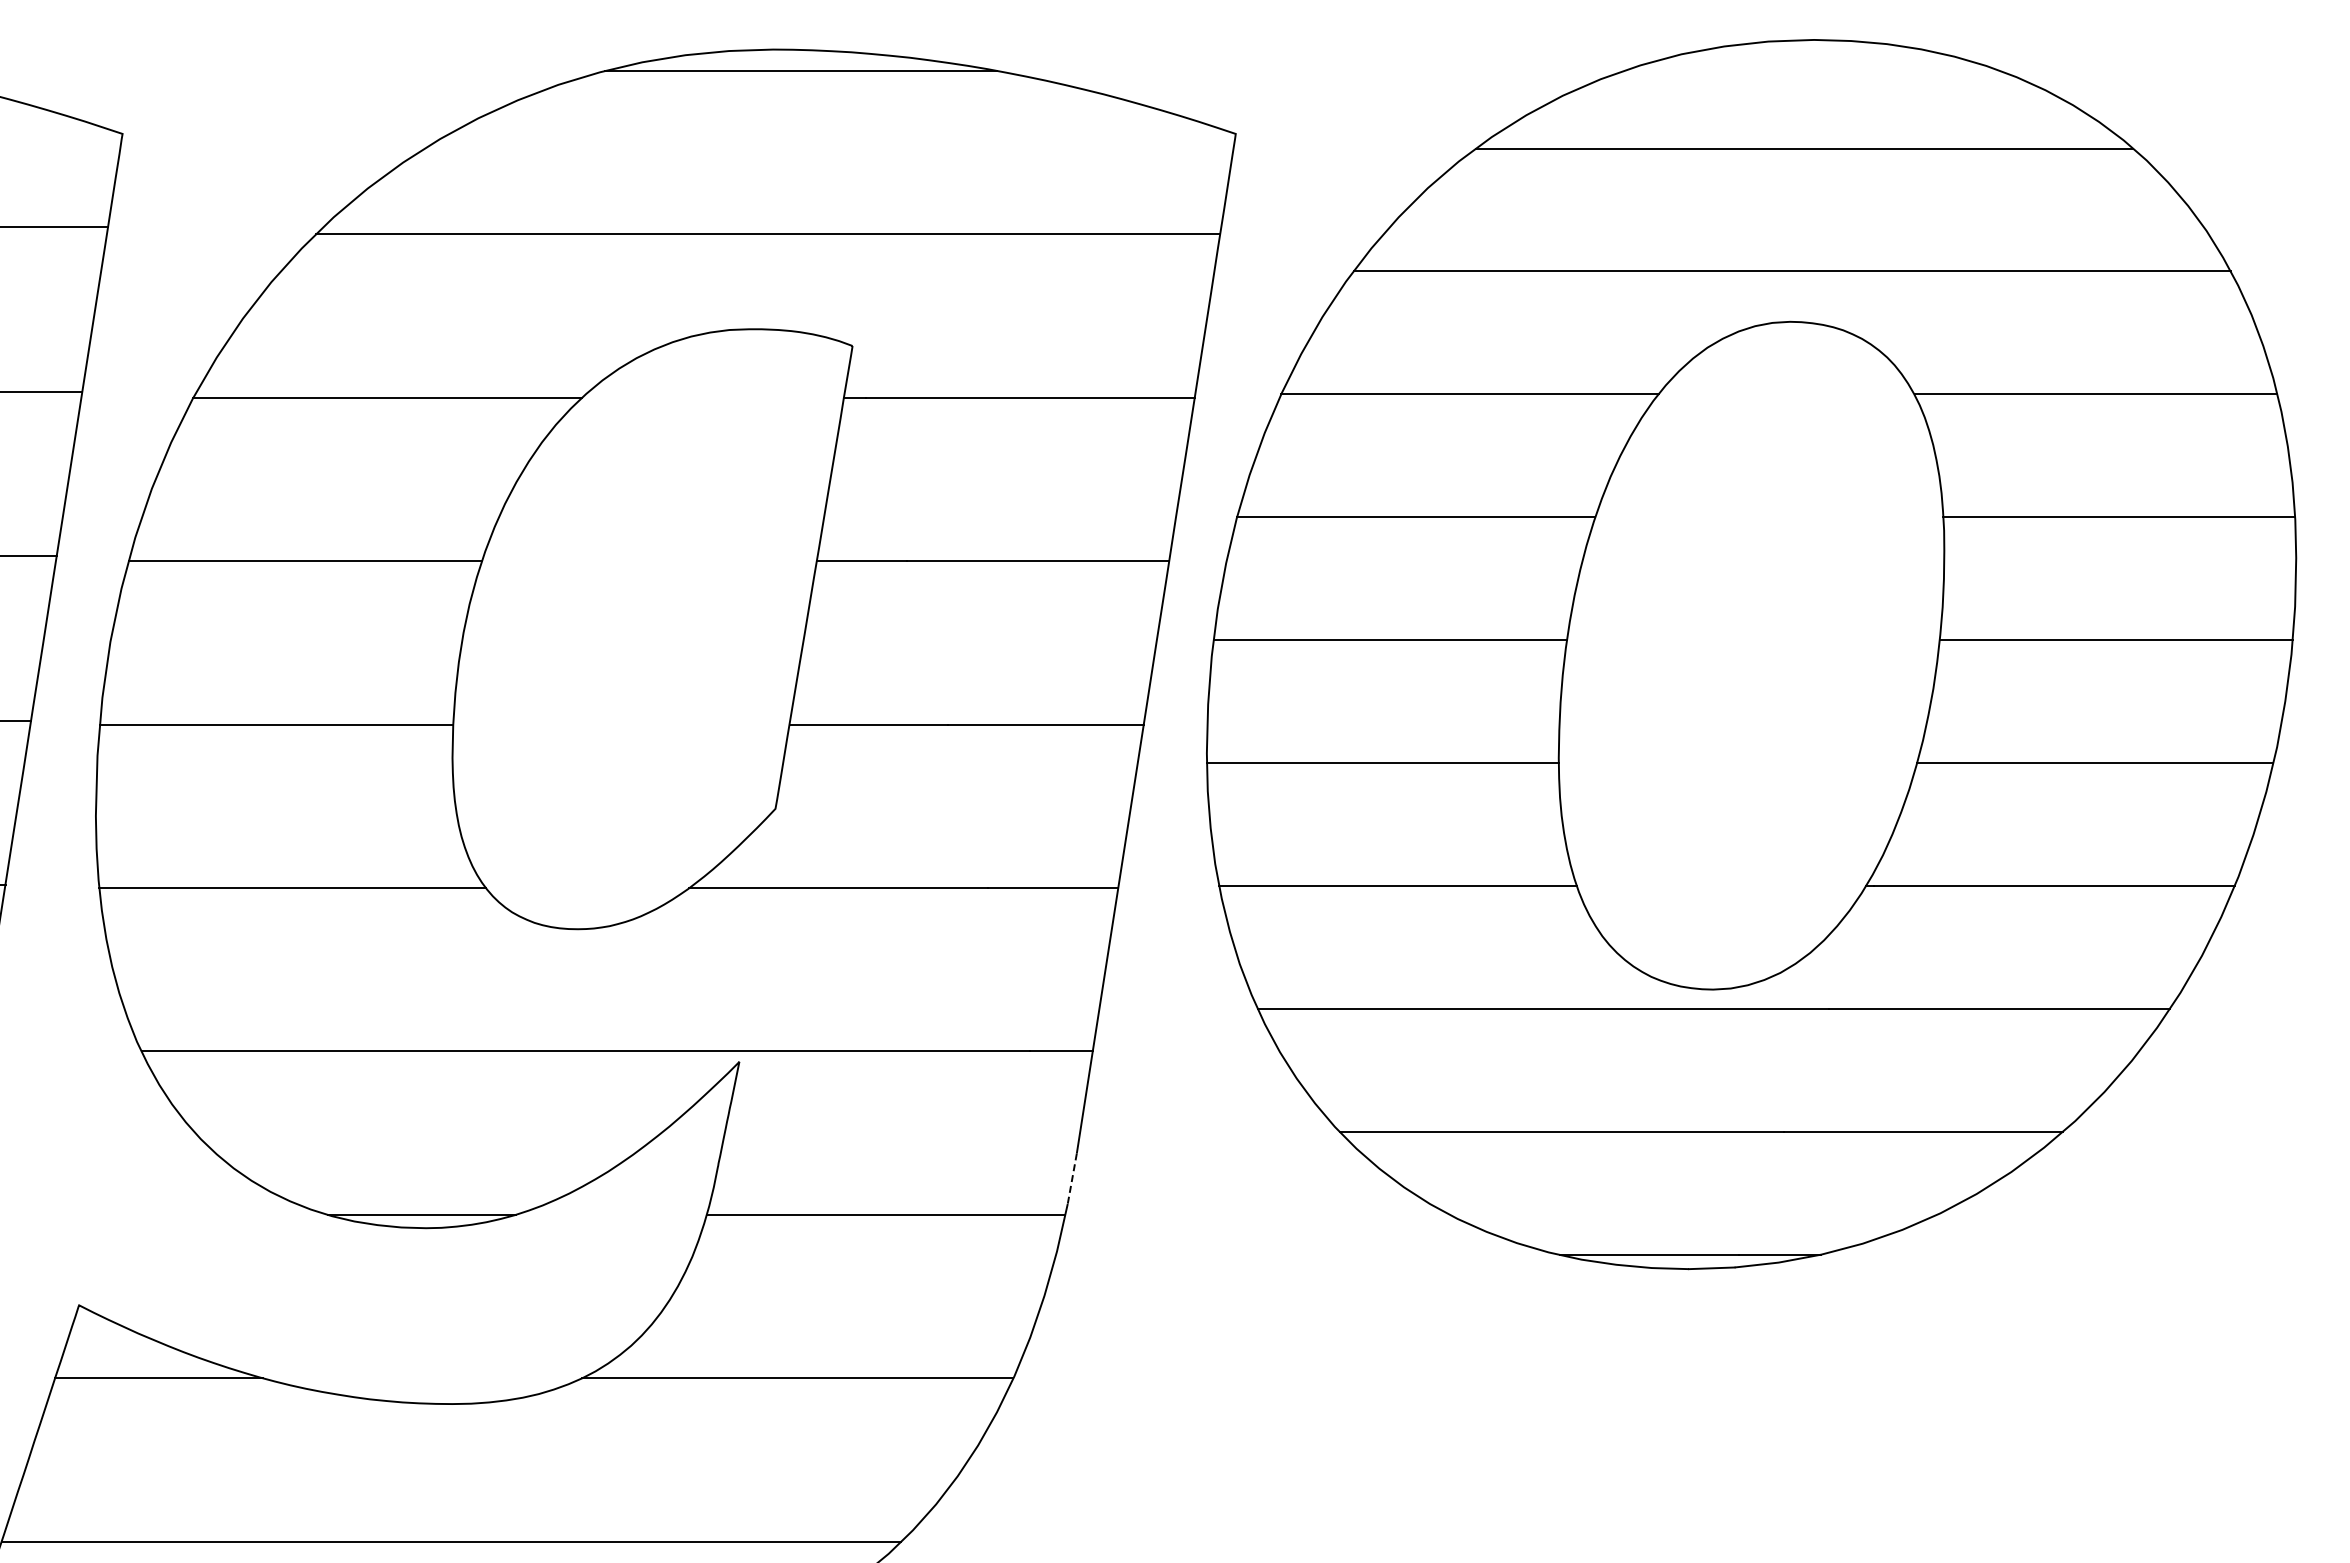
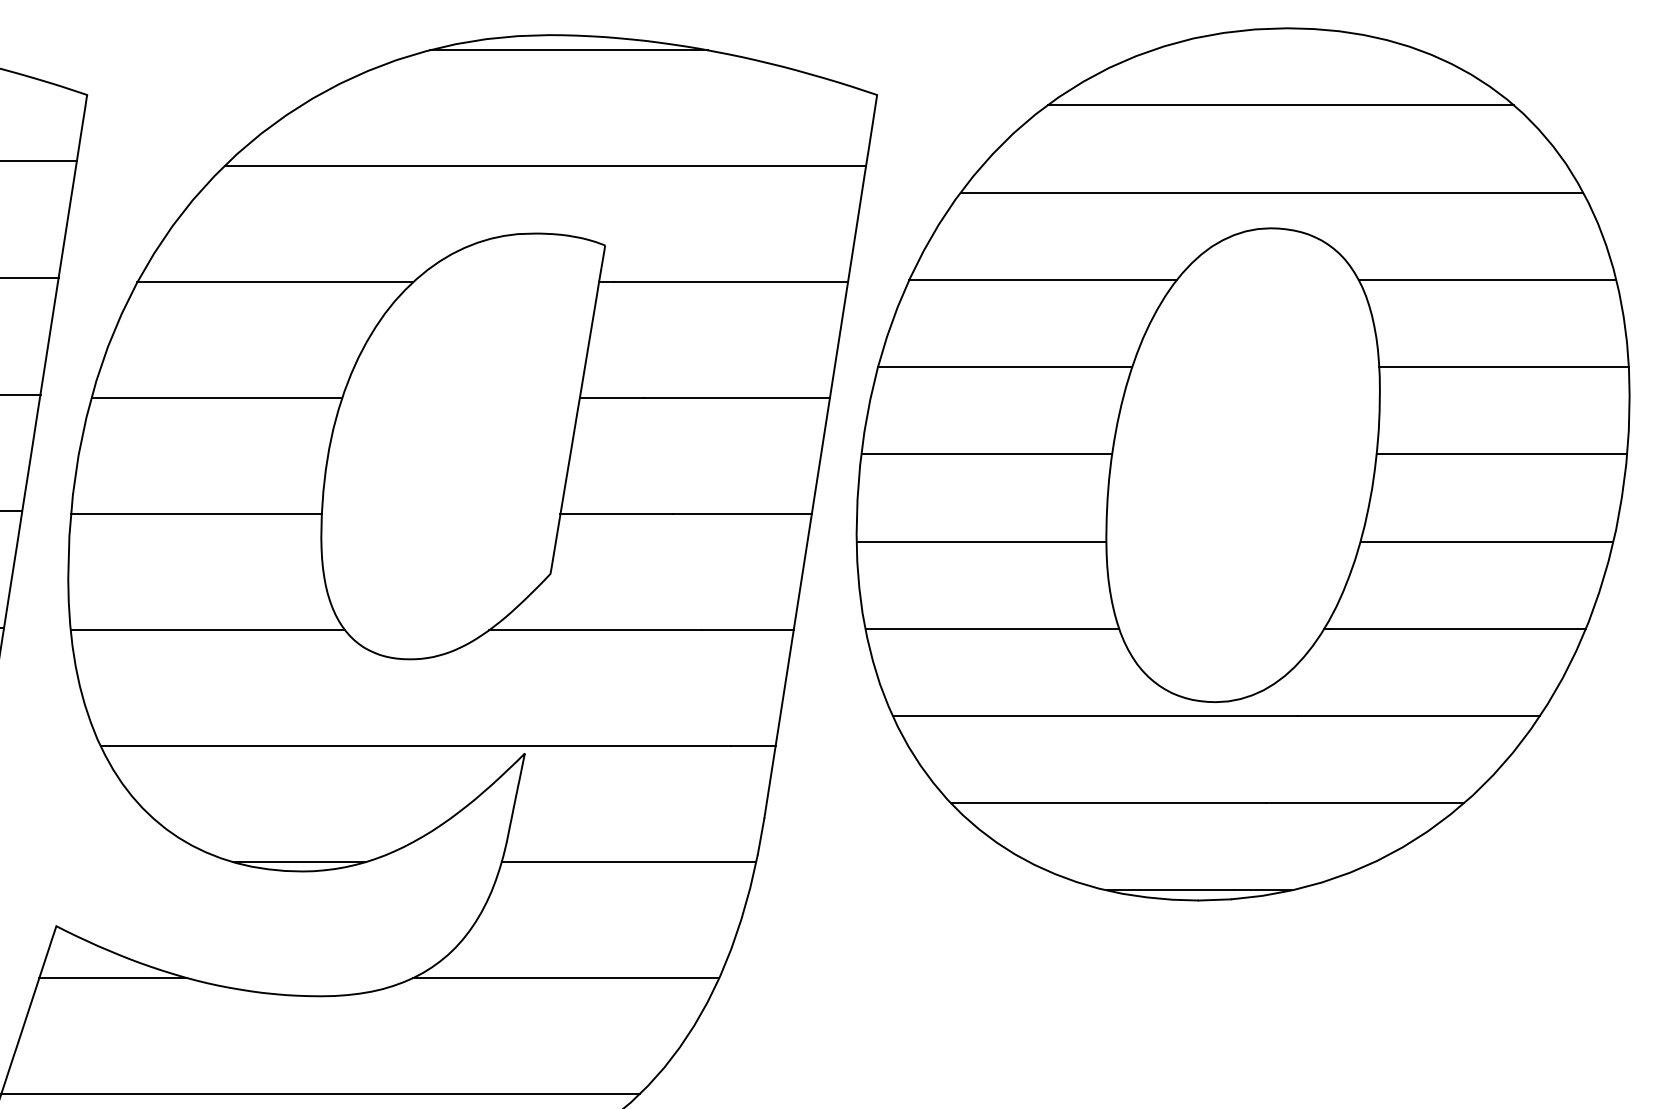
line: (1072, 1178) -> (761, 836), dashed -> solid

